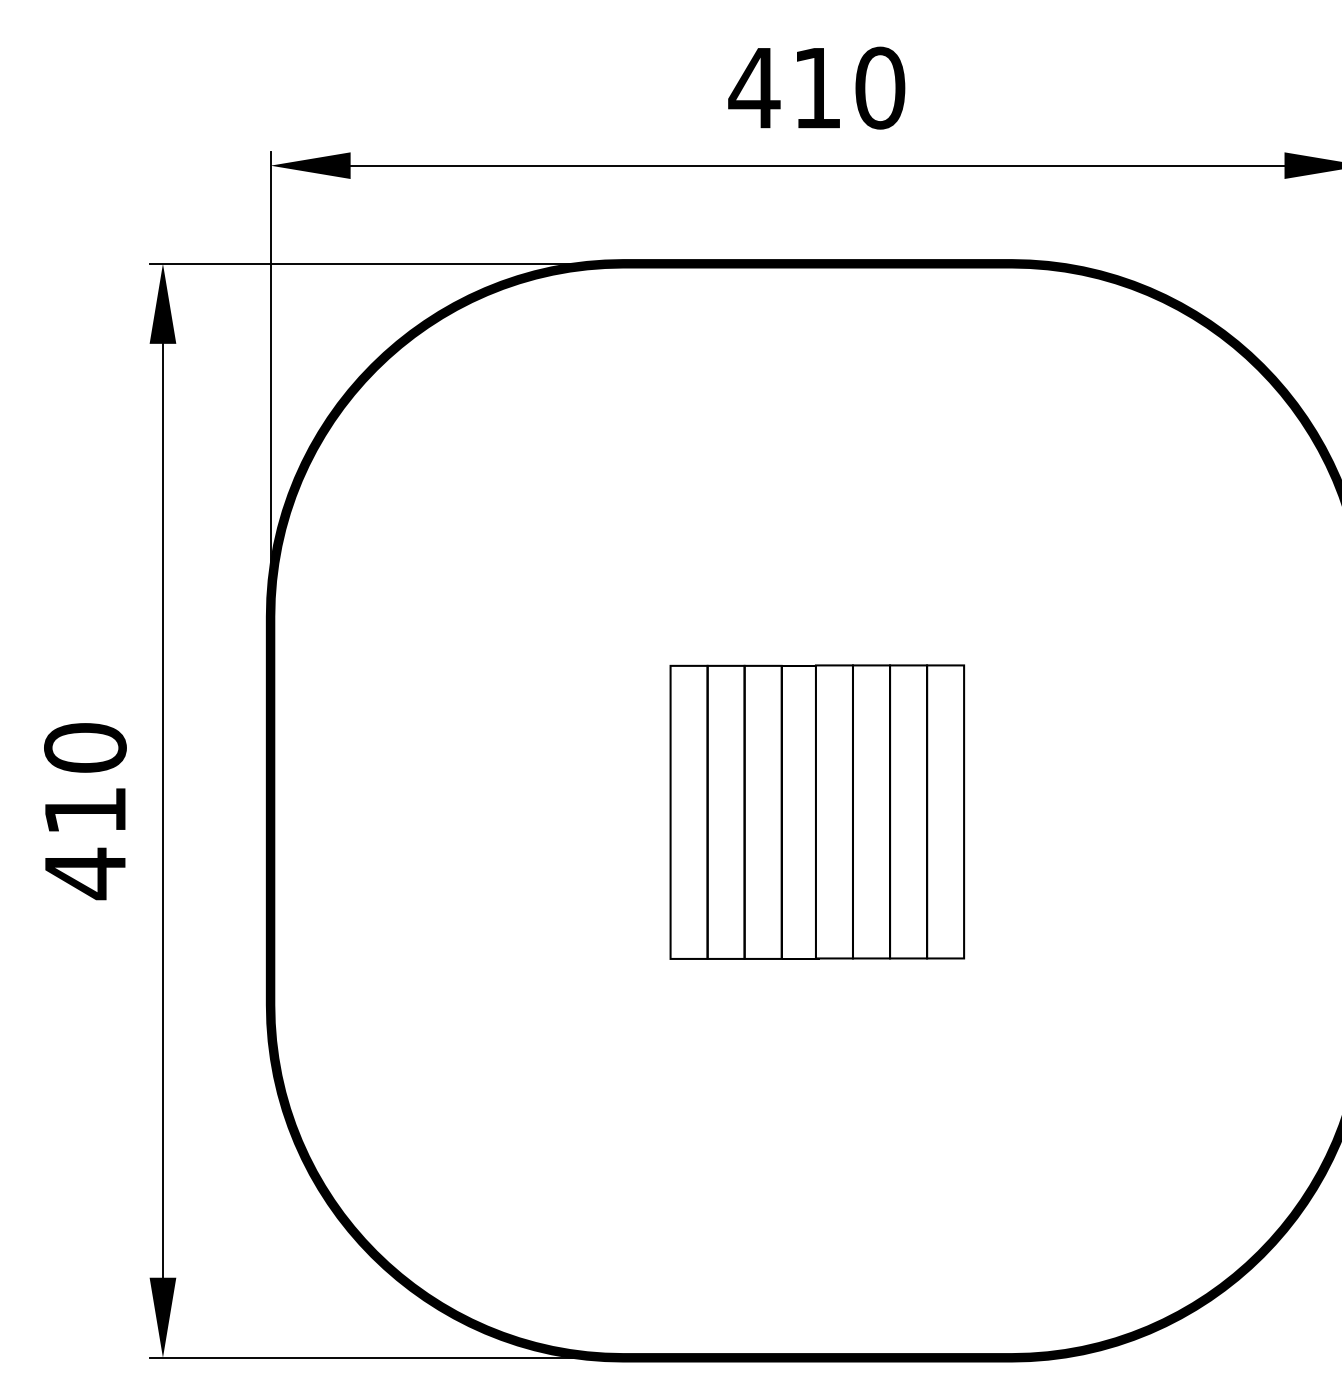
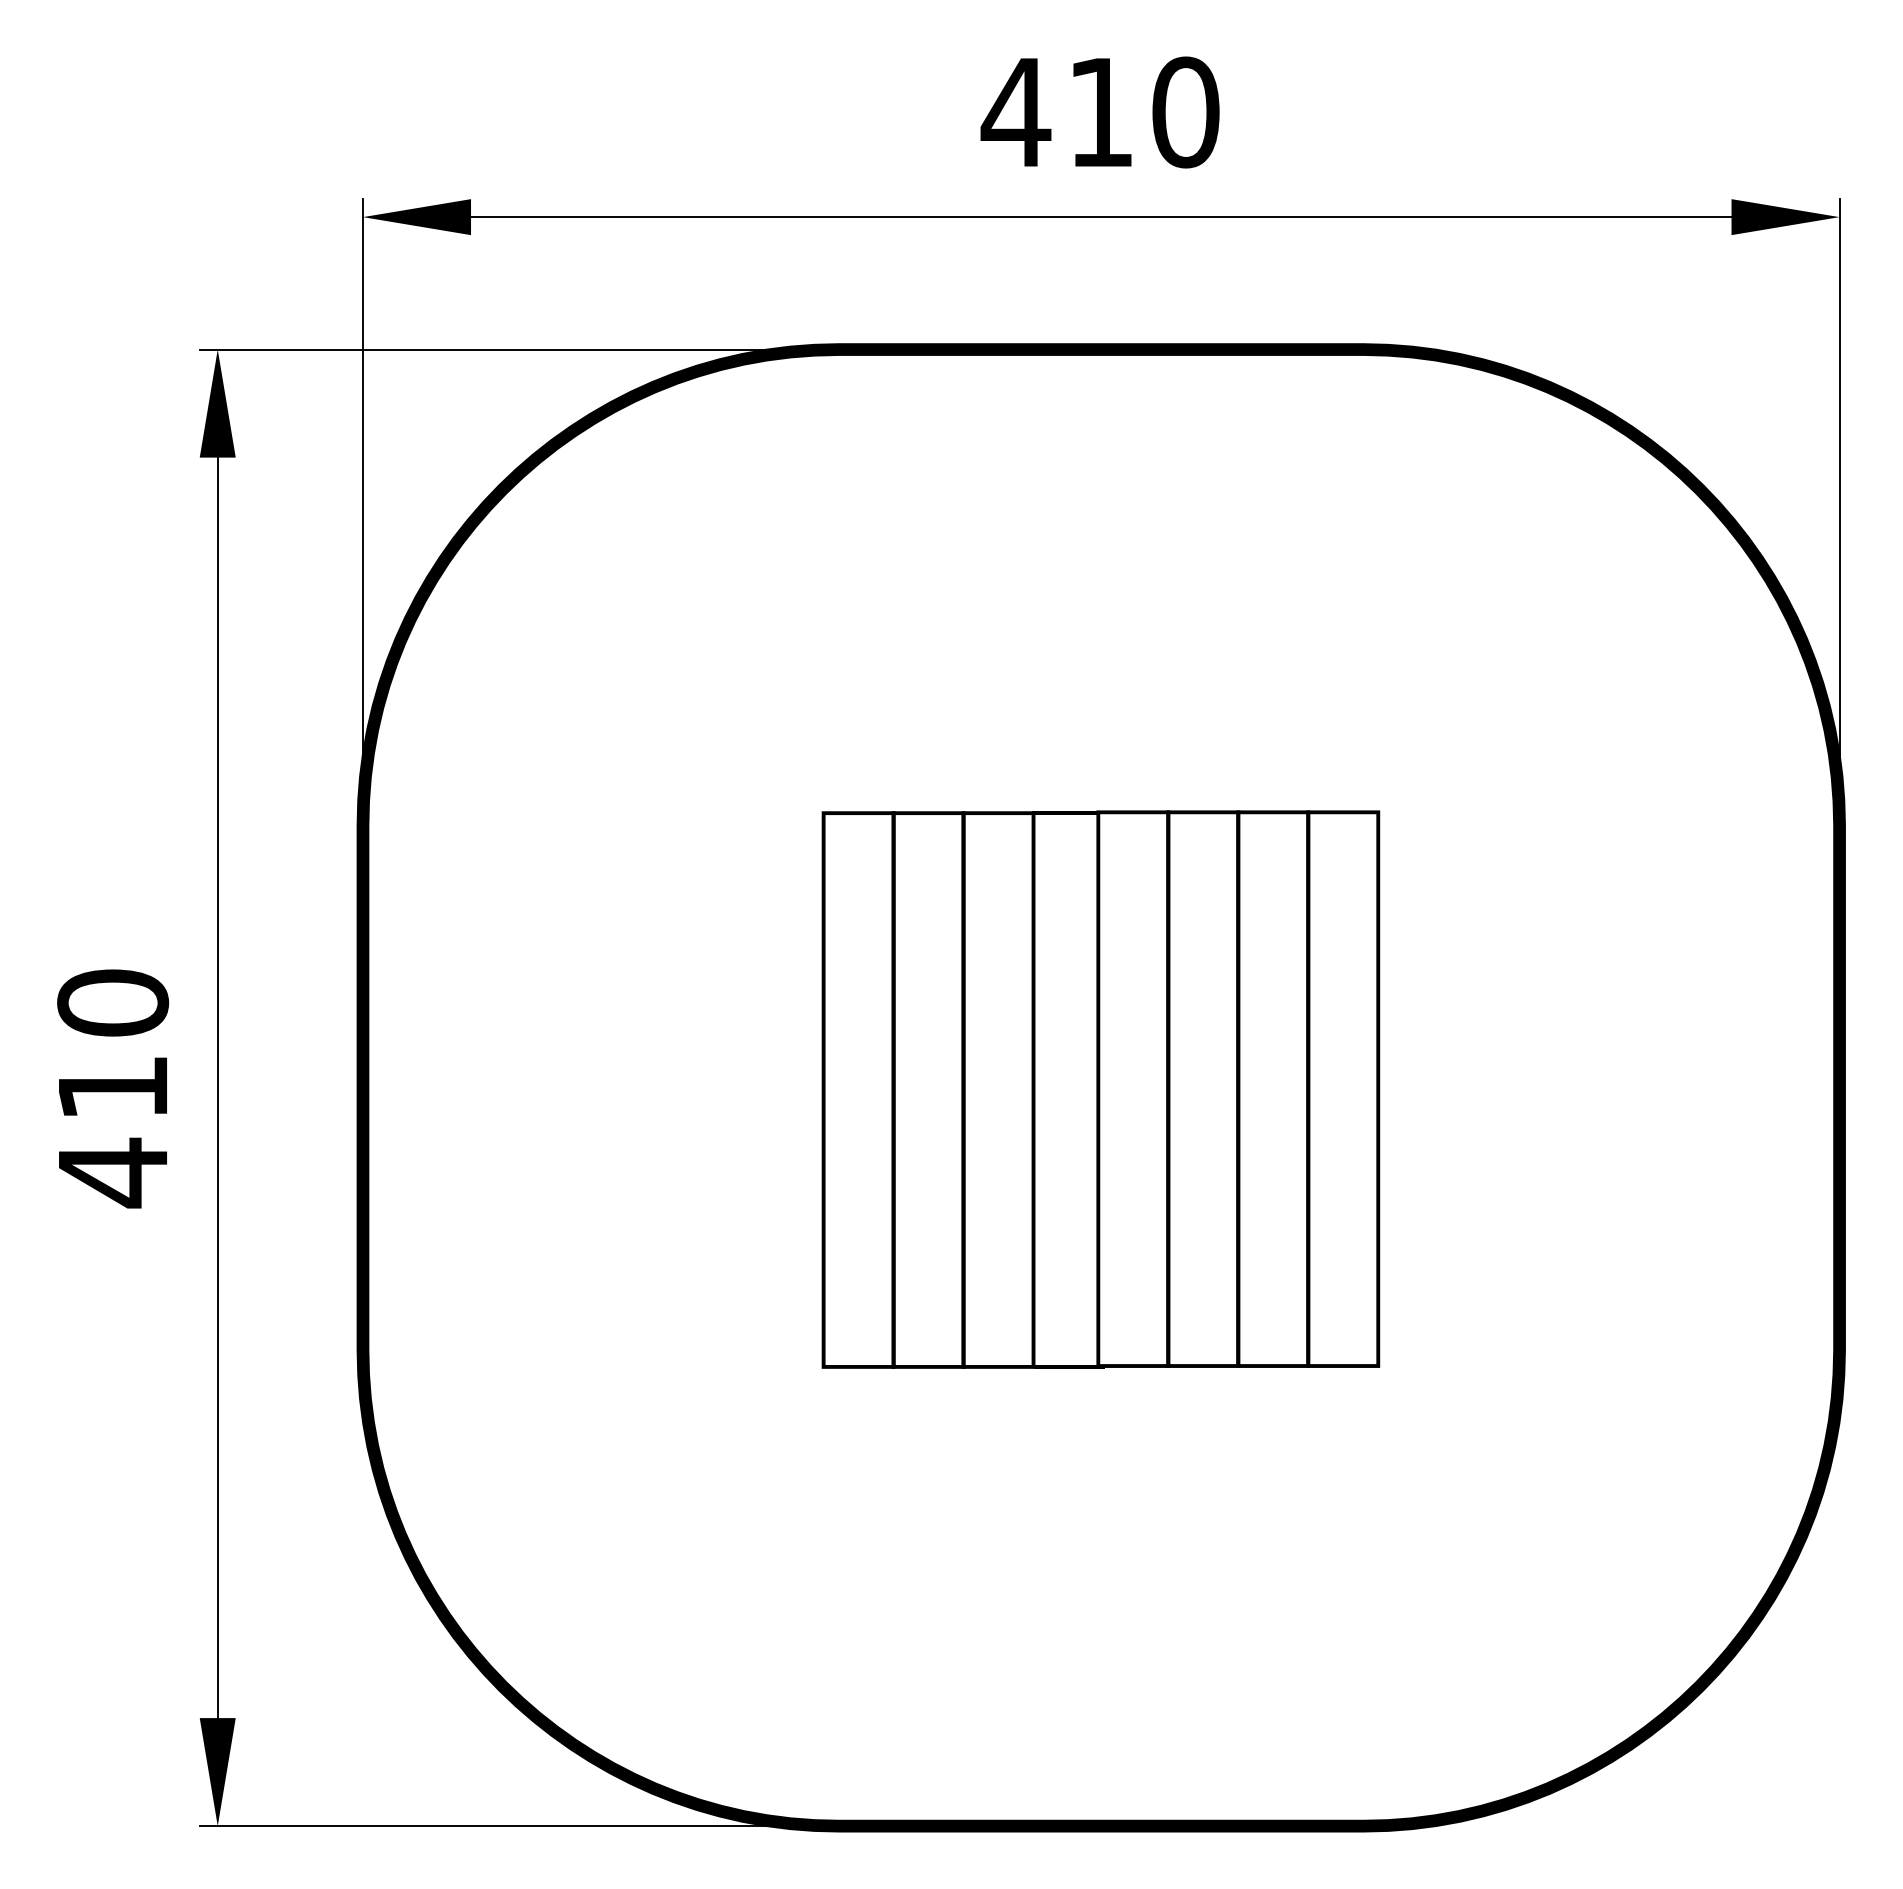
part: (817, 812) -> (1100, 1089), size x1.4

